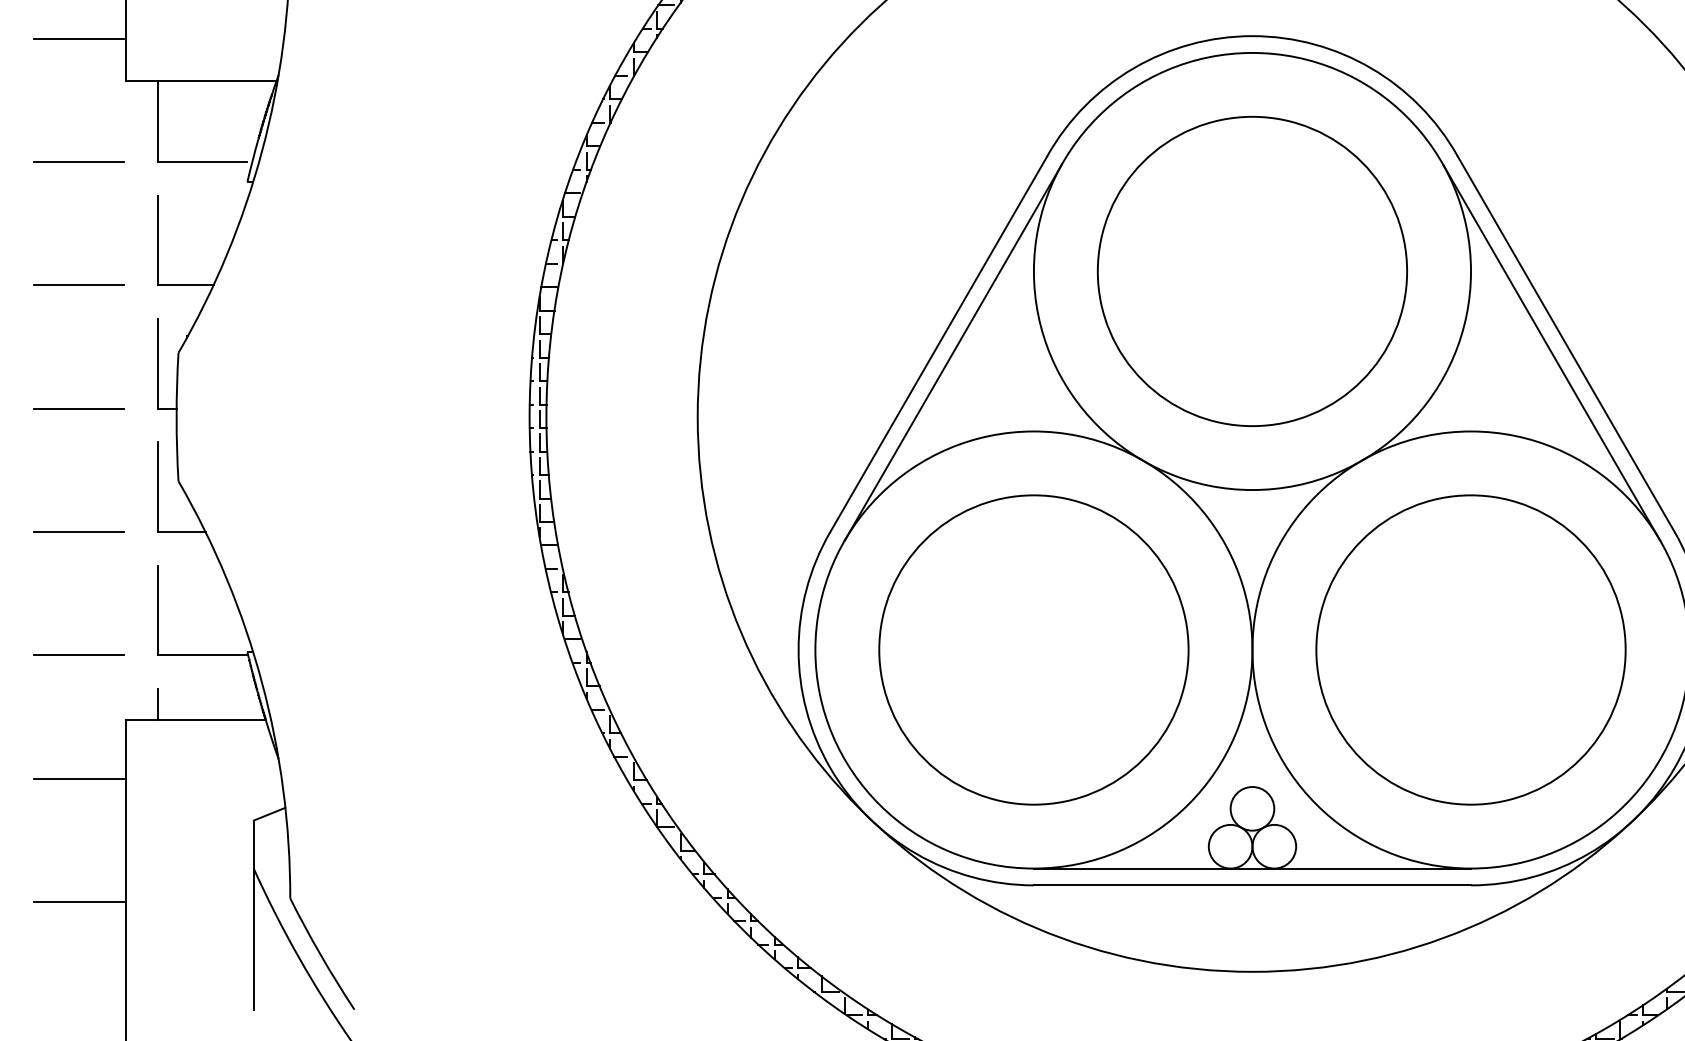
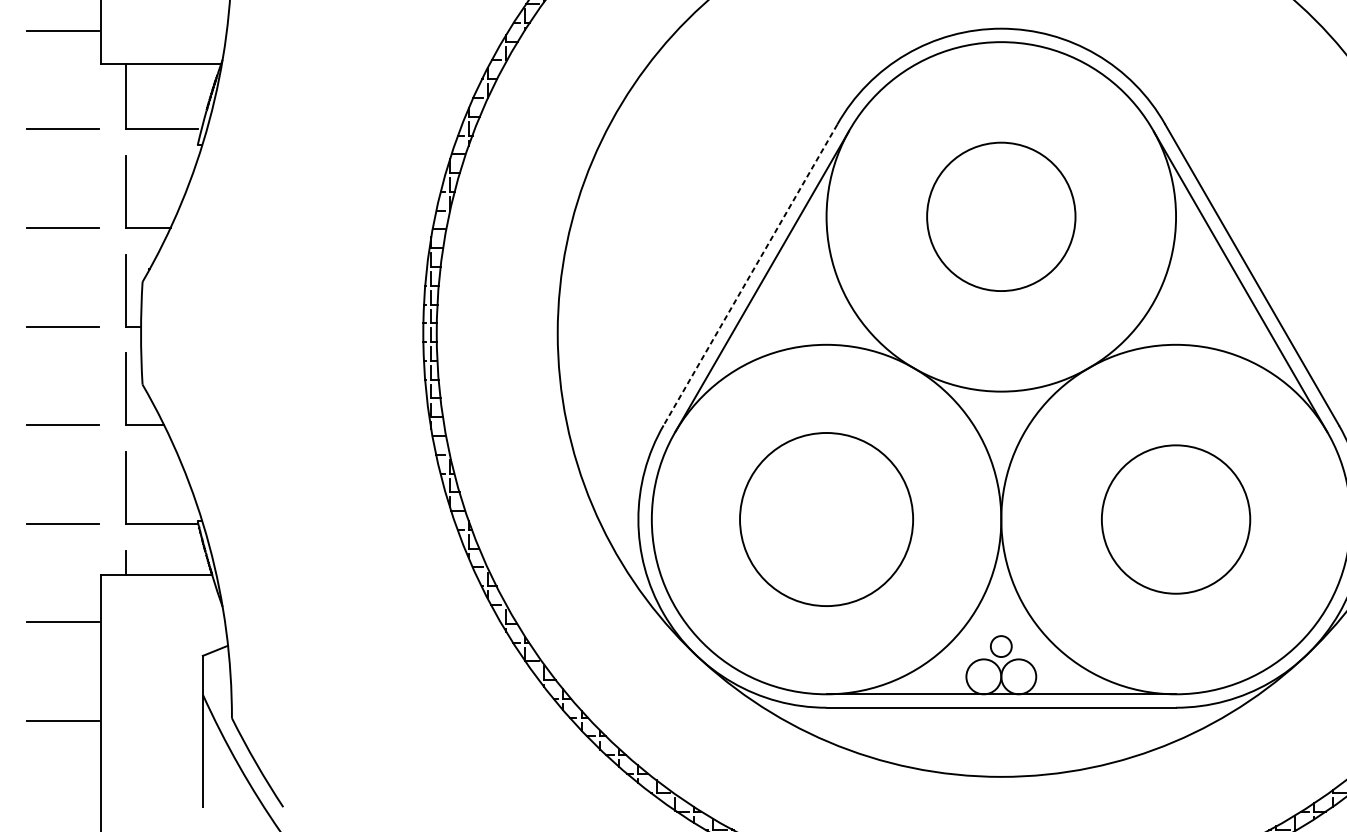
circle: (1252, 271) -> (1001, 216), size x0.6
line: (938, 344) -> (750, 275), solid -> dashed
circle: (1033, 649) -> (826, 519), size x0.7
circle: (1470, 649) -> (1175, 519), size x0.6
circle: (1252, 808) -> (1001, 646), size x0.6

